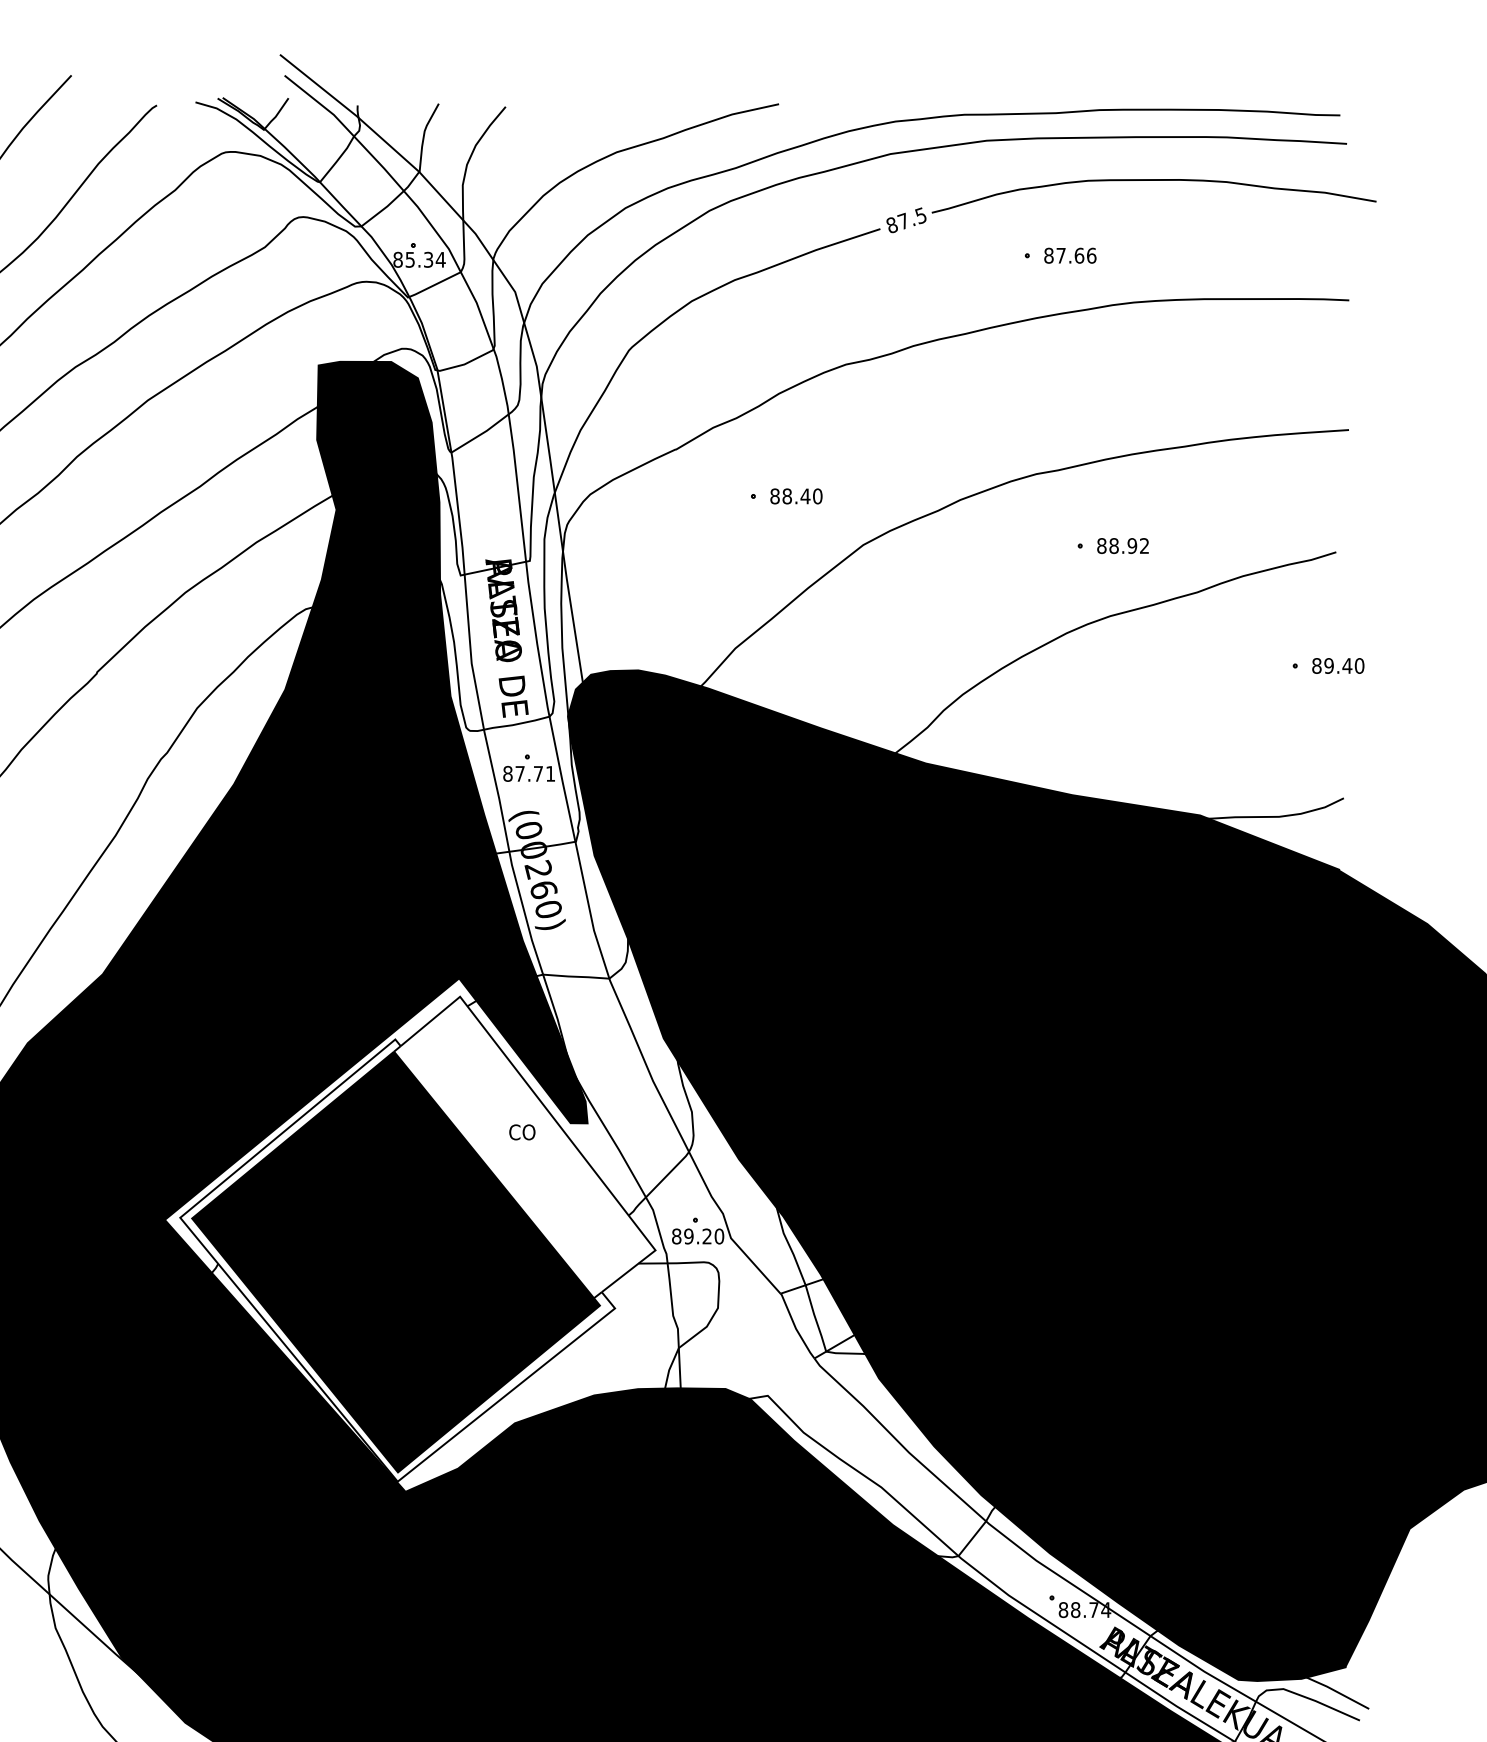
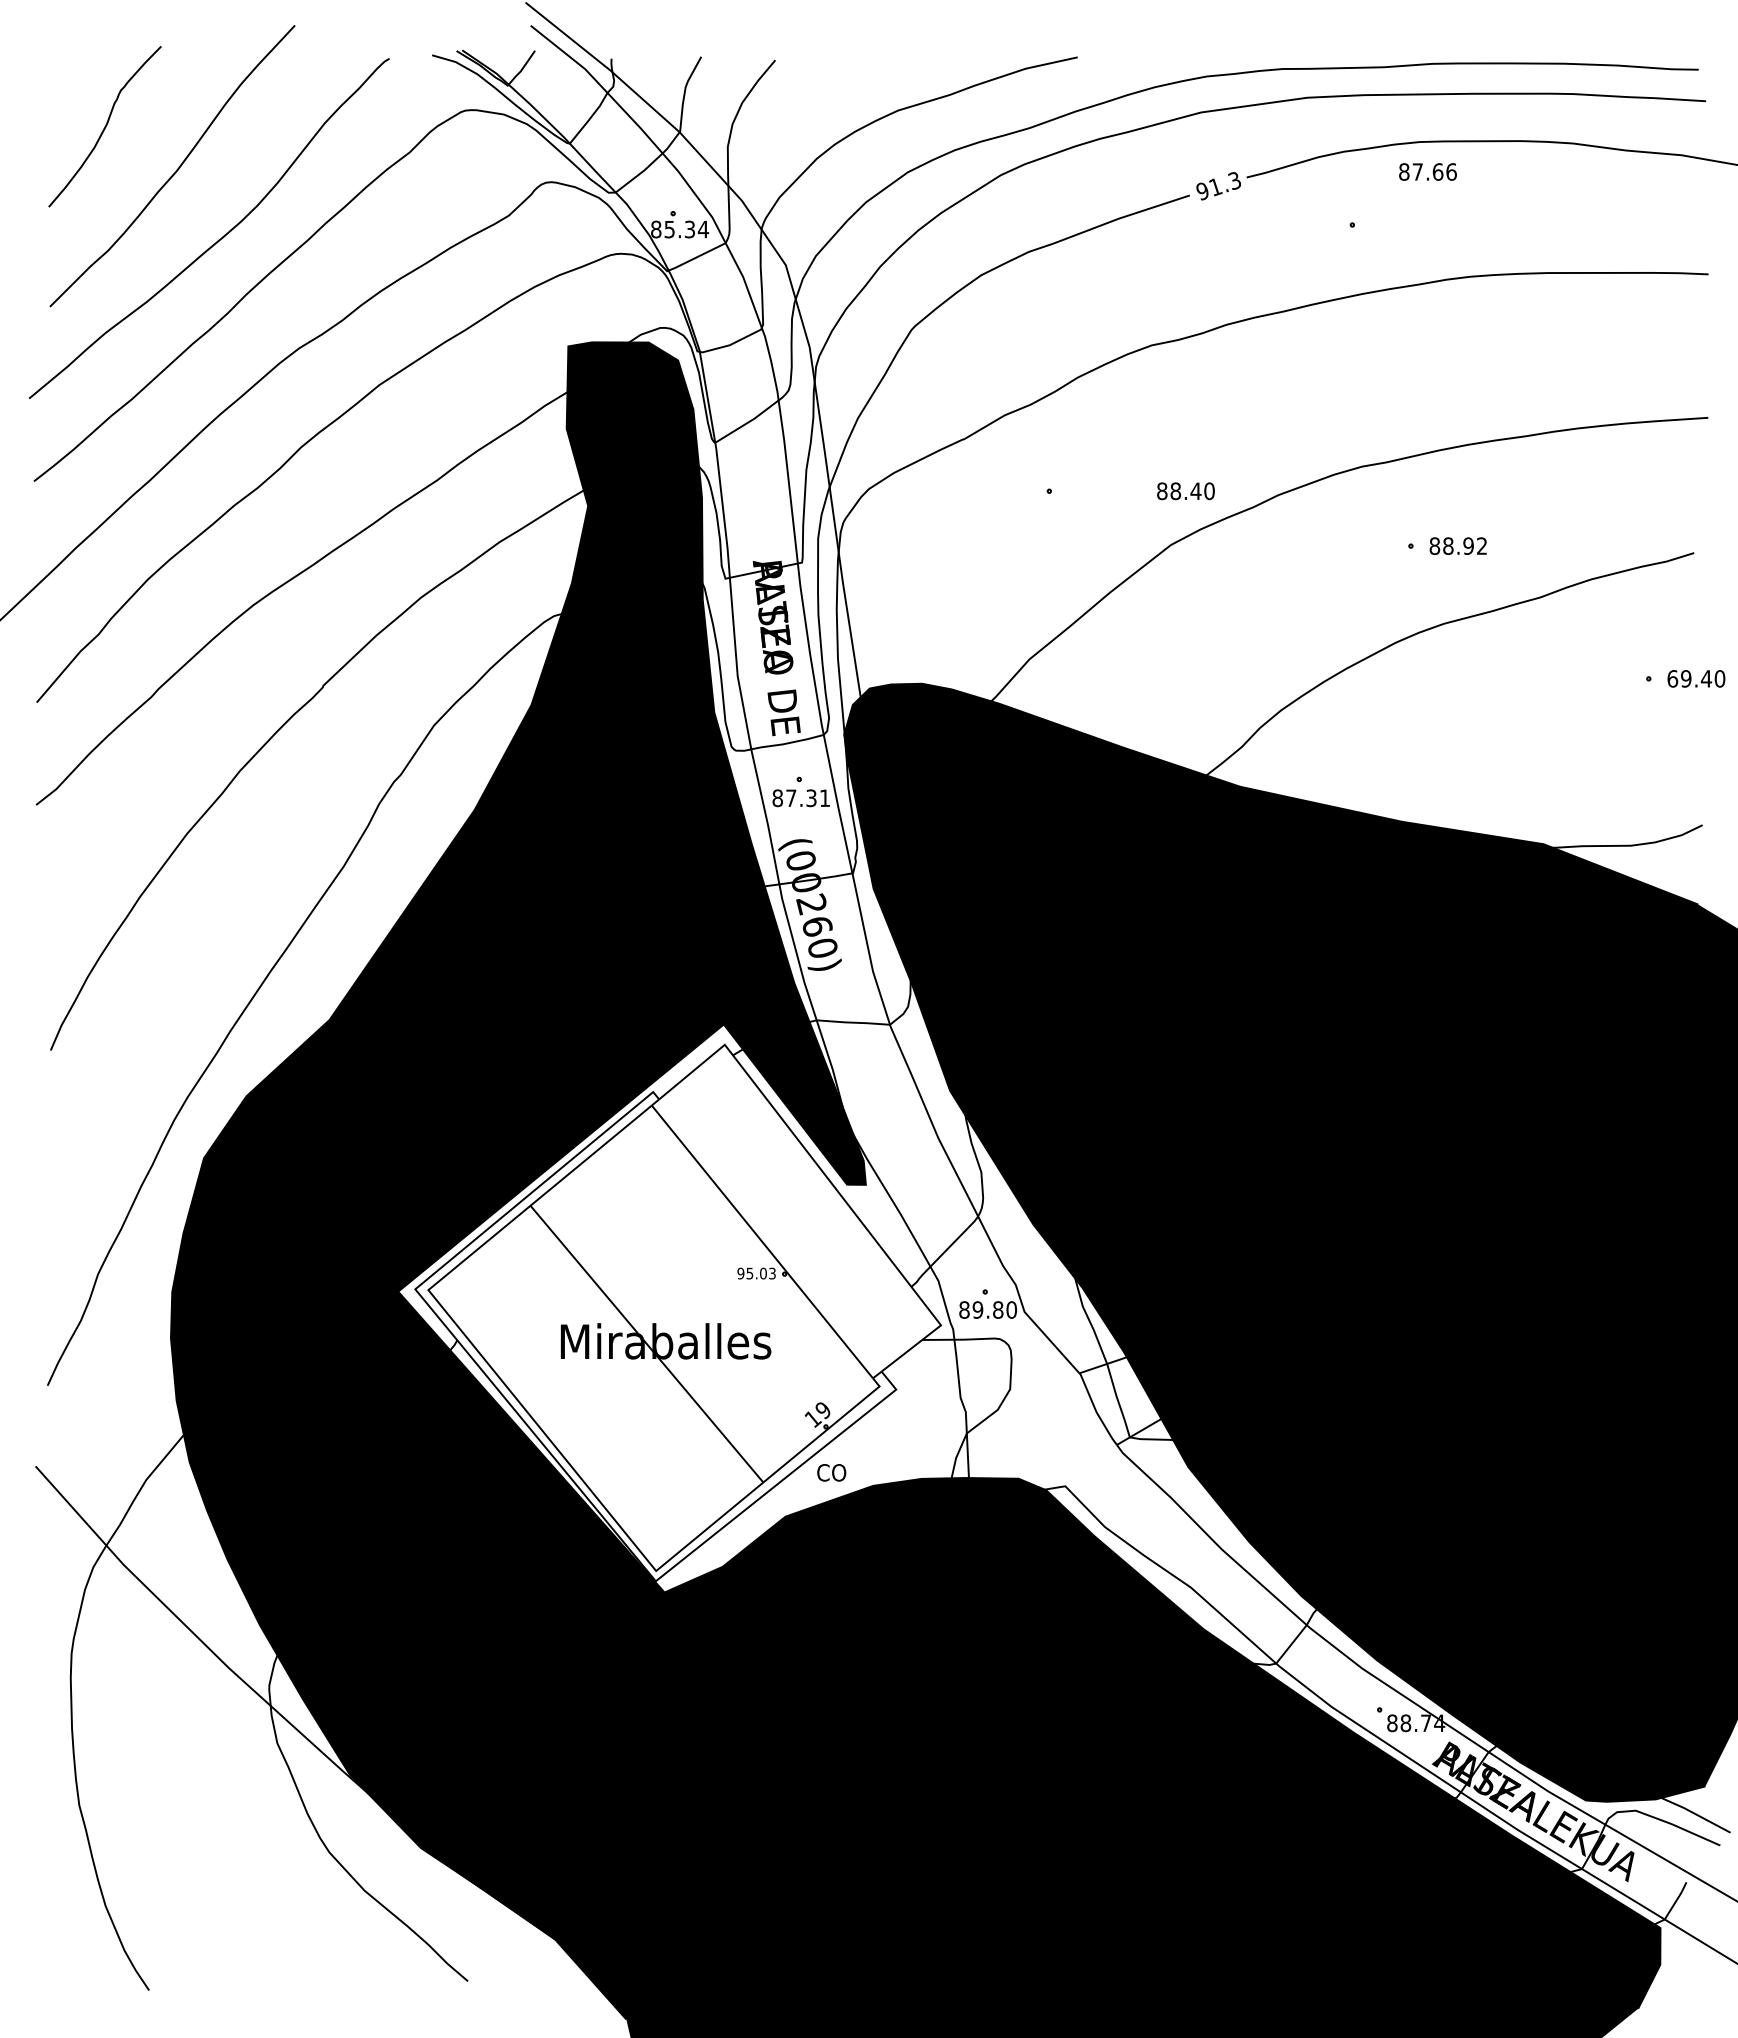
text: (906, 220) -> (1218, 185), 87.5 -> 91.3
text: (1069, 255) -> (1427, 171), moved
text: (796, 496) -> (1185, 491), moved
text: (1316, 665) -> (1672, 678), 89.40 -> 69.40
text: (538, 774) -> (811, 798), 87.71 -> 87.31
text: (522, 1132) -> (831, 1472), moved
text: (707, 1236) -> (998, 1309), 89.20 -> 89.80
fill: (395, 1262) -> (653, 1338), removed

